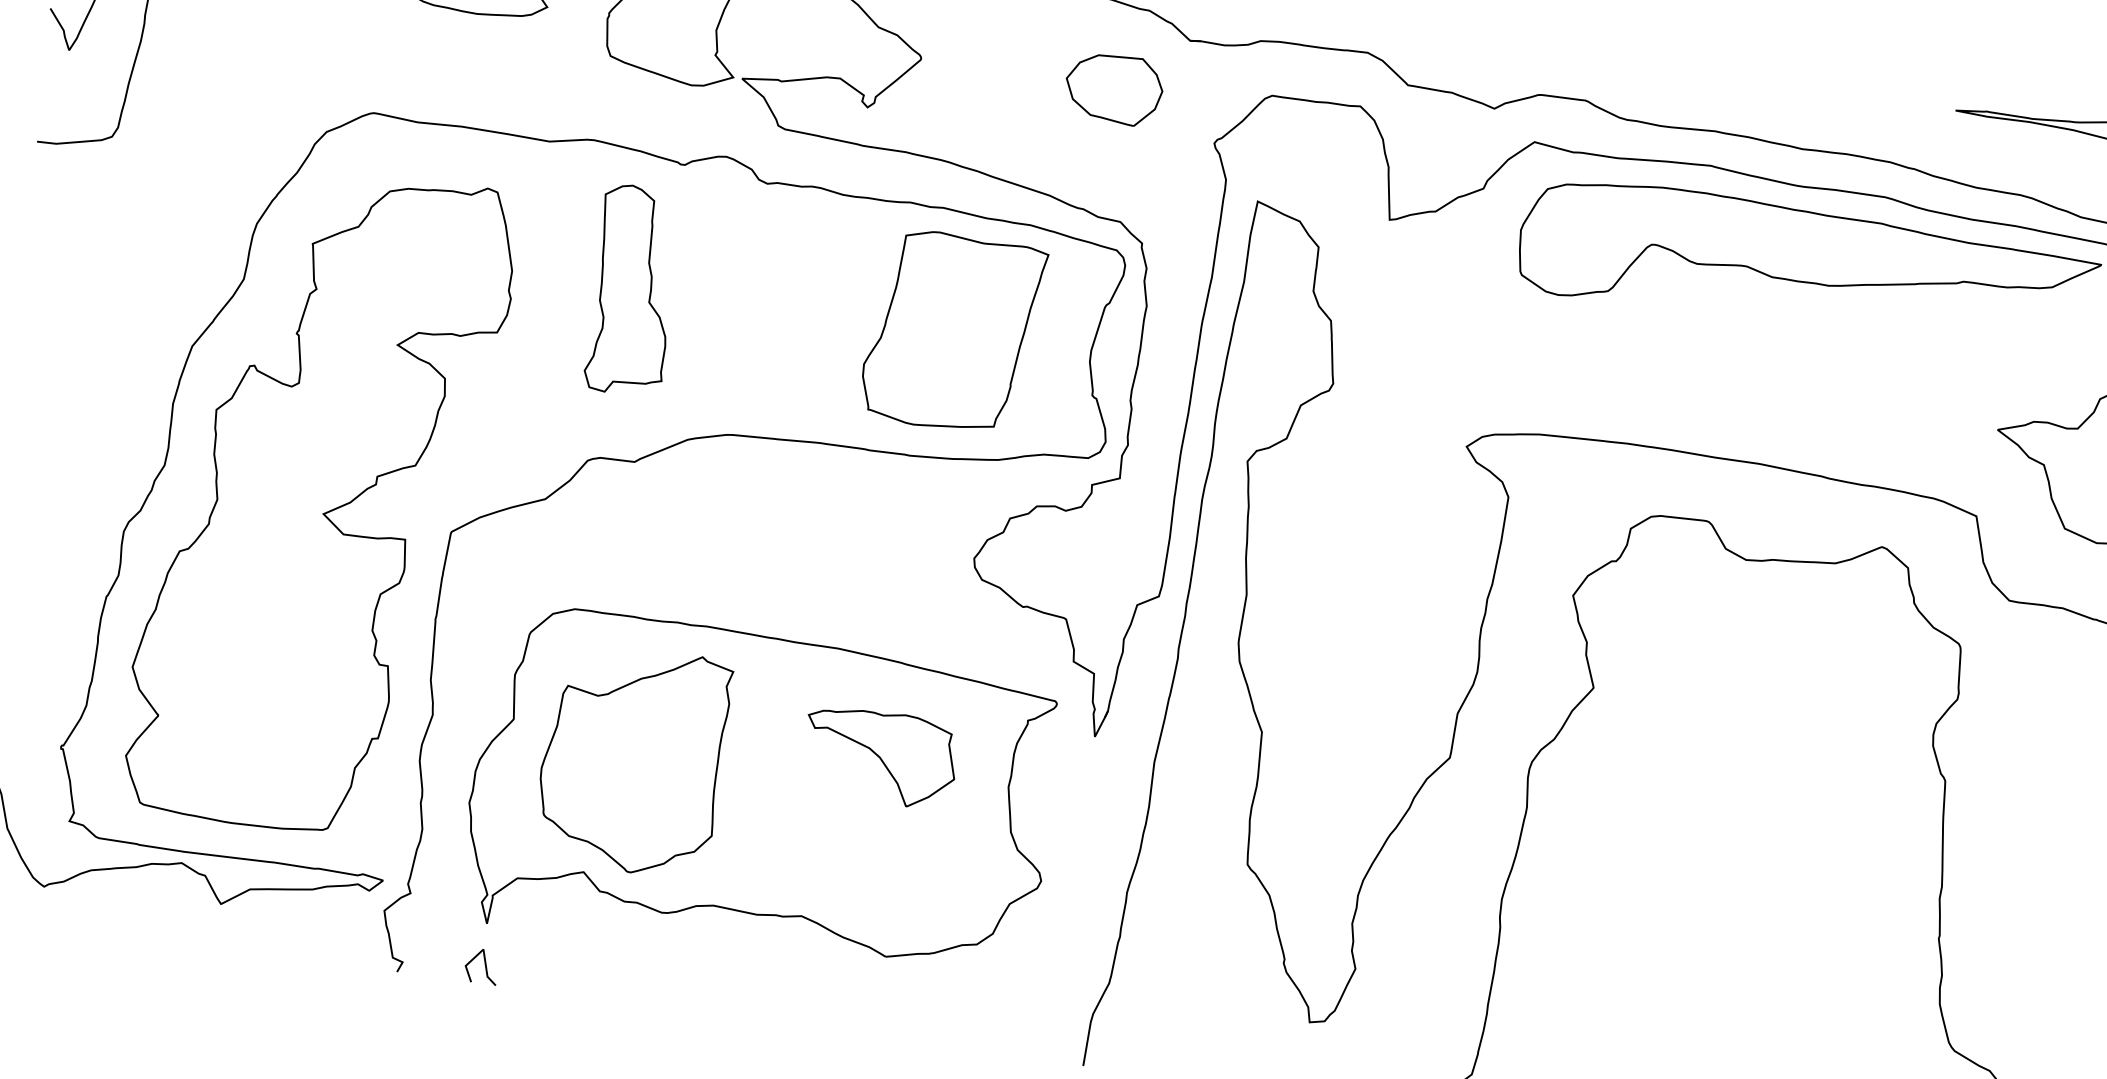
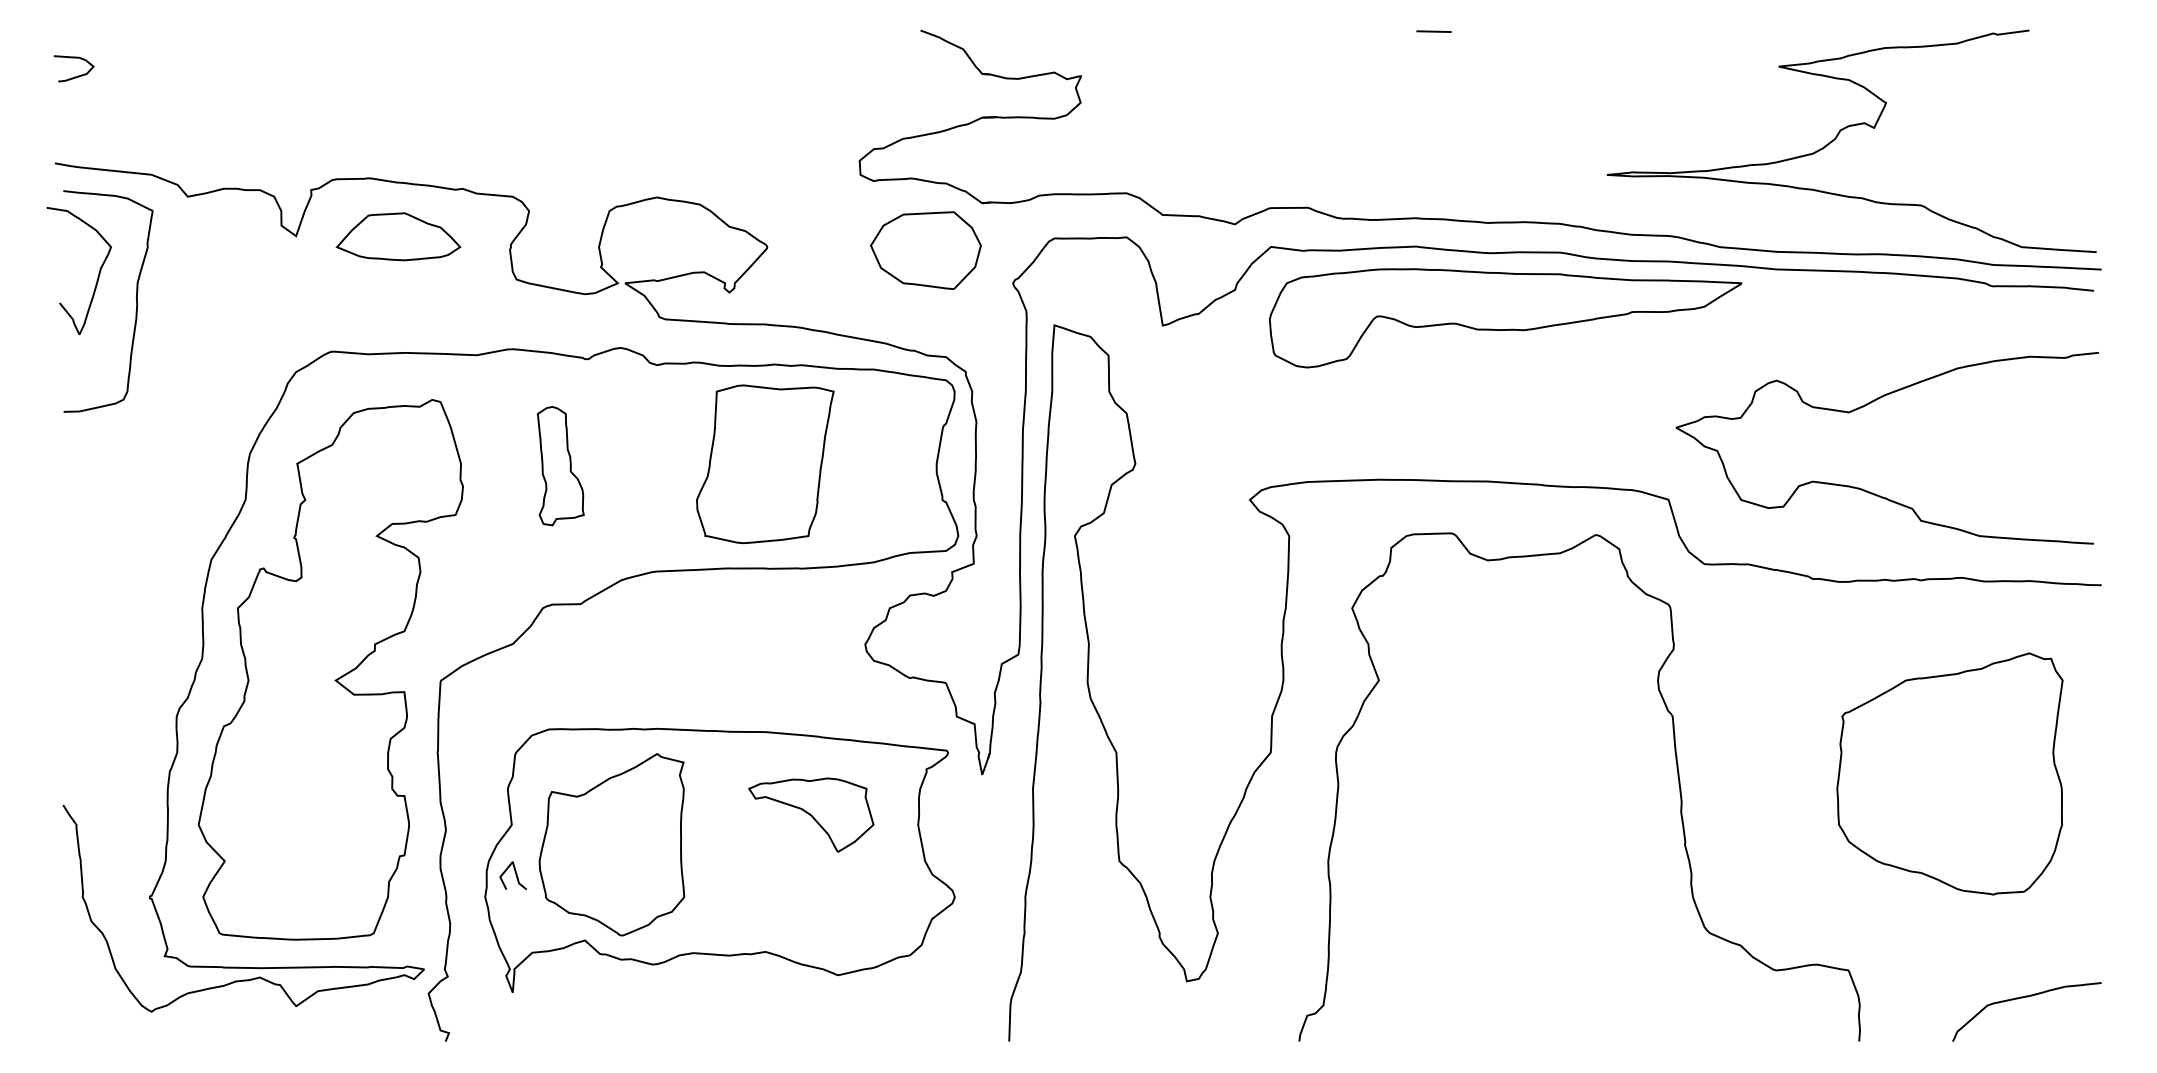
part: (1114, 89) -> (926, 250), size x1.4
part: (633, 289) -> (560, 465), size x0.7
part: (953, 332) -> (765, 464), moved
line: (484, 966) -> (515, 875), moved

